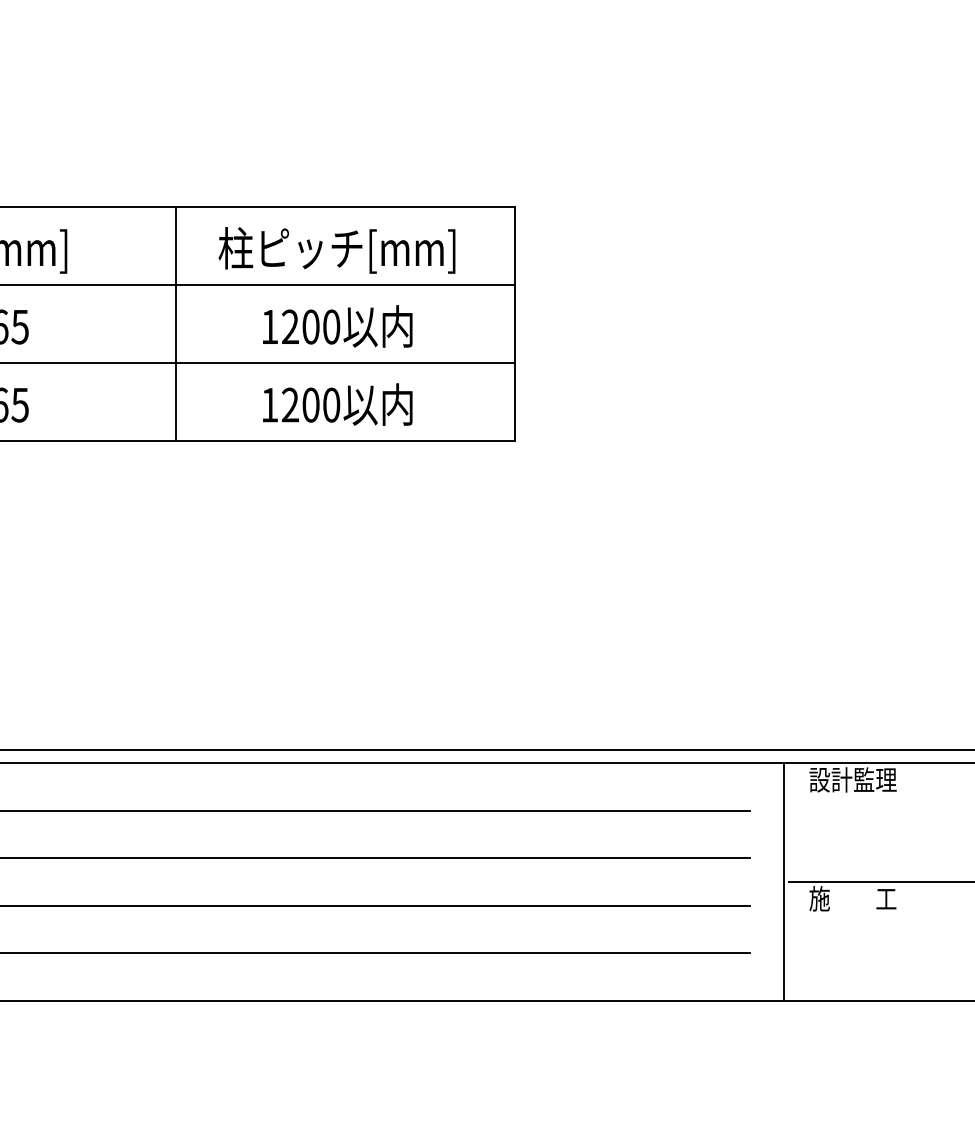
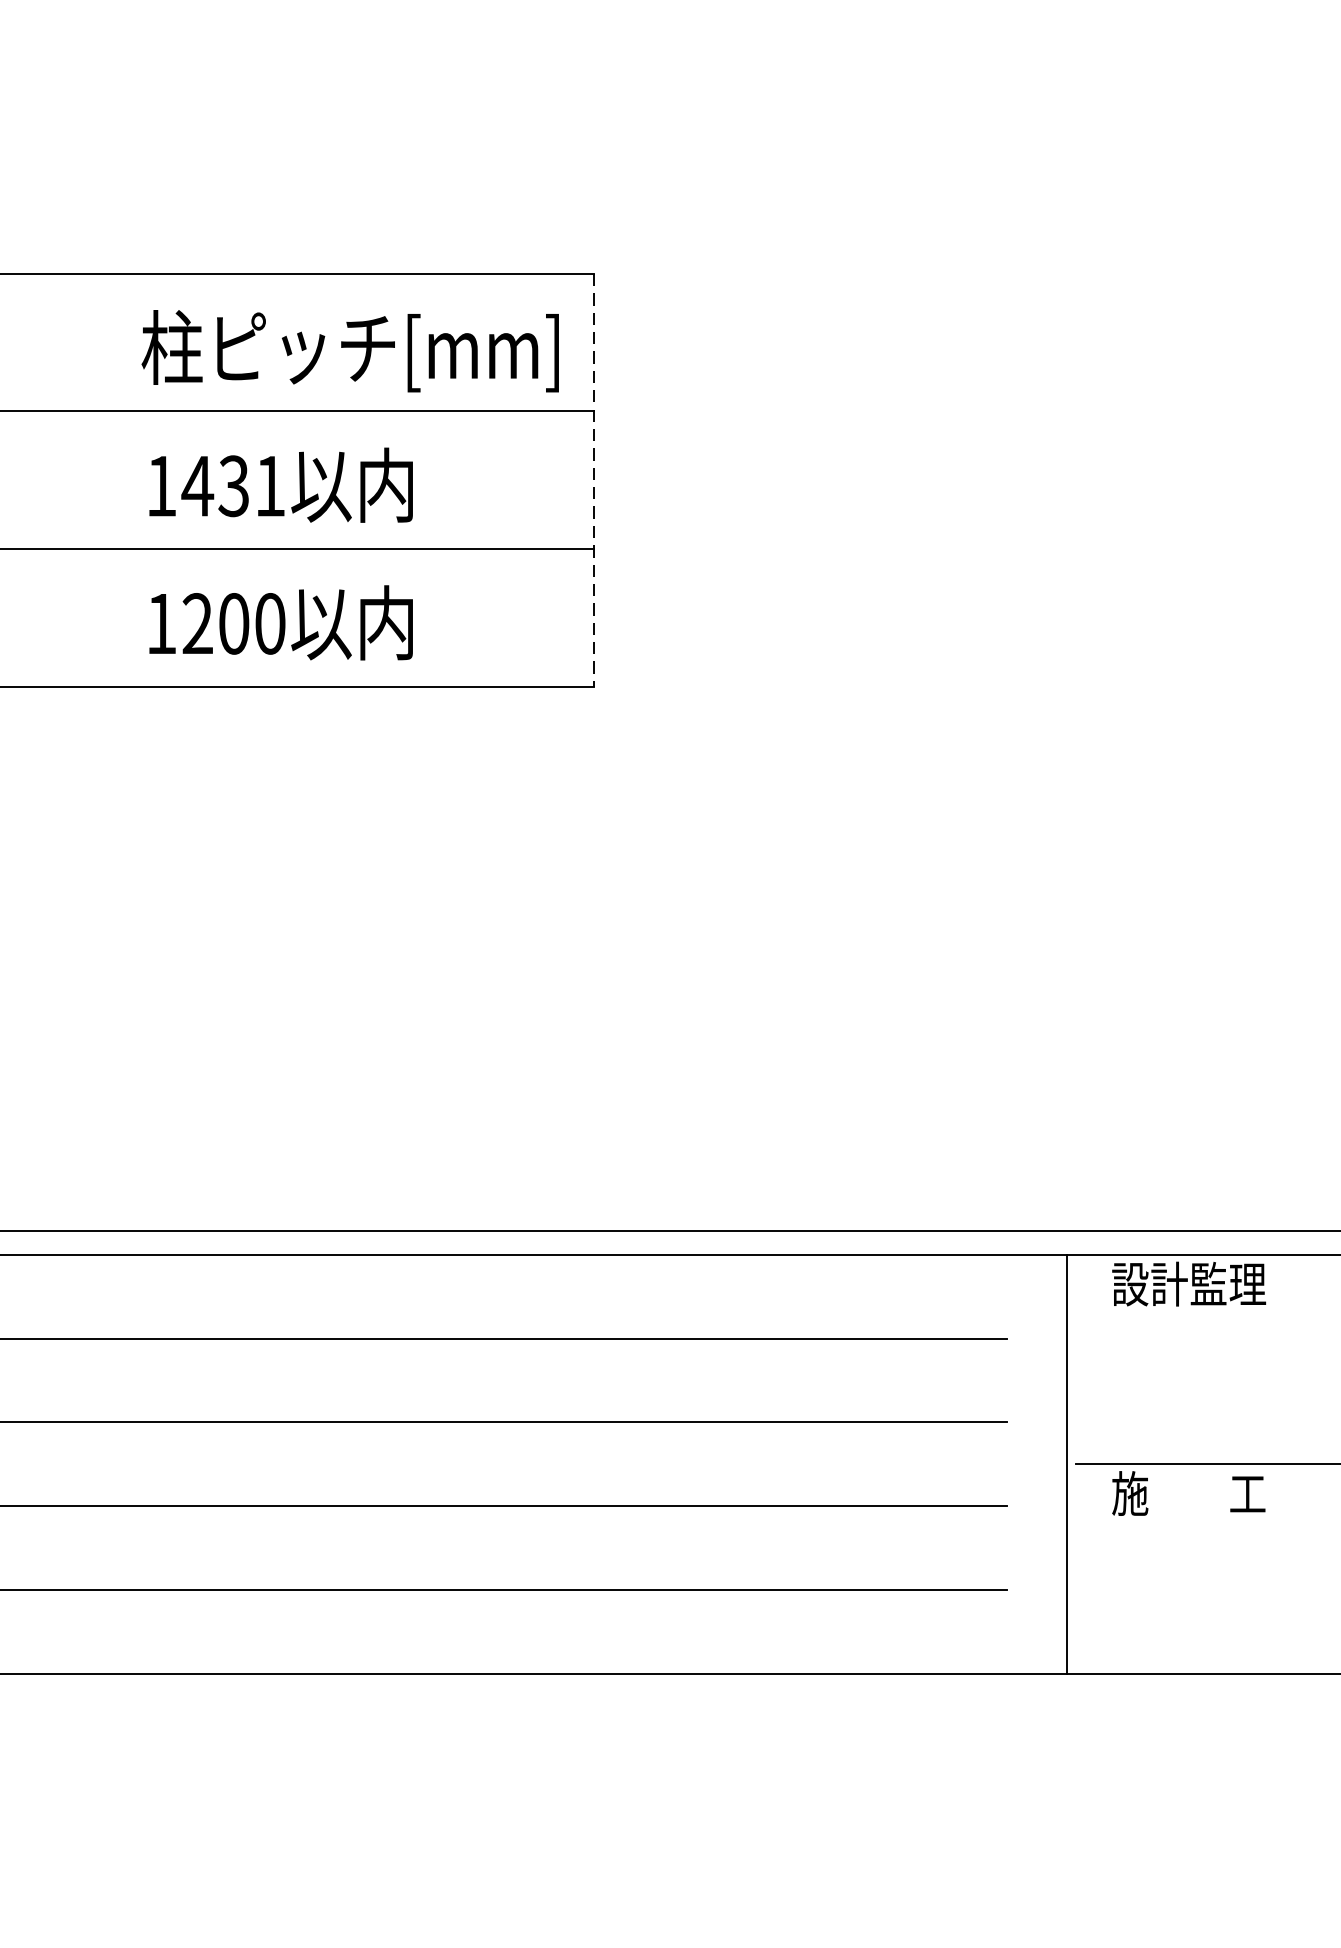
text: (336, 250) -> (349, 351), moved
line: (515, 324) -> (594, 481), solid -> dashed
text: (310, 326) -> (233, 485), 1200 -> 1431

